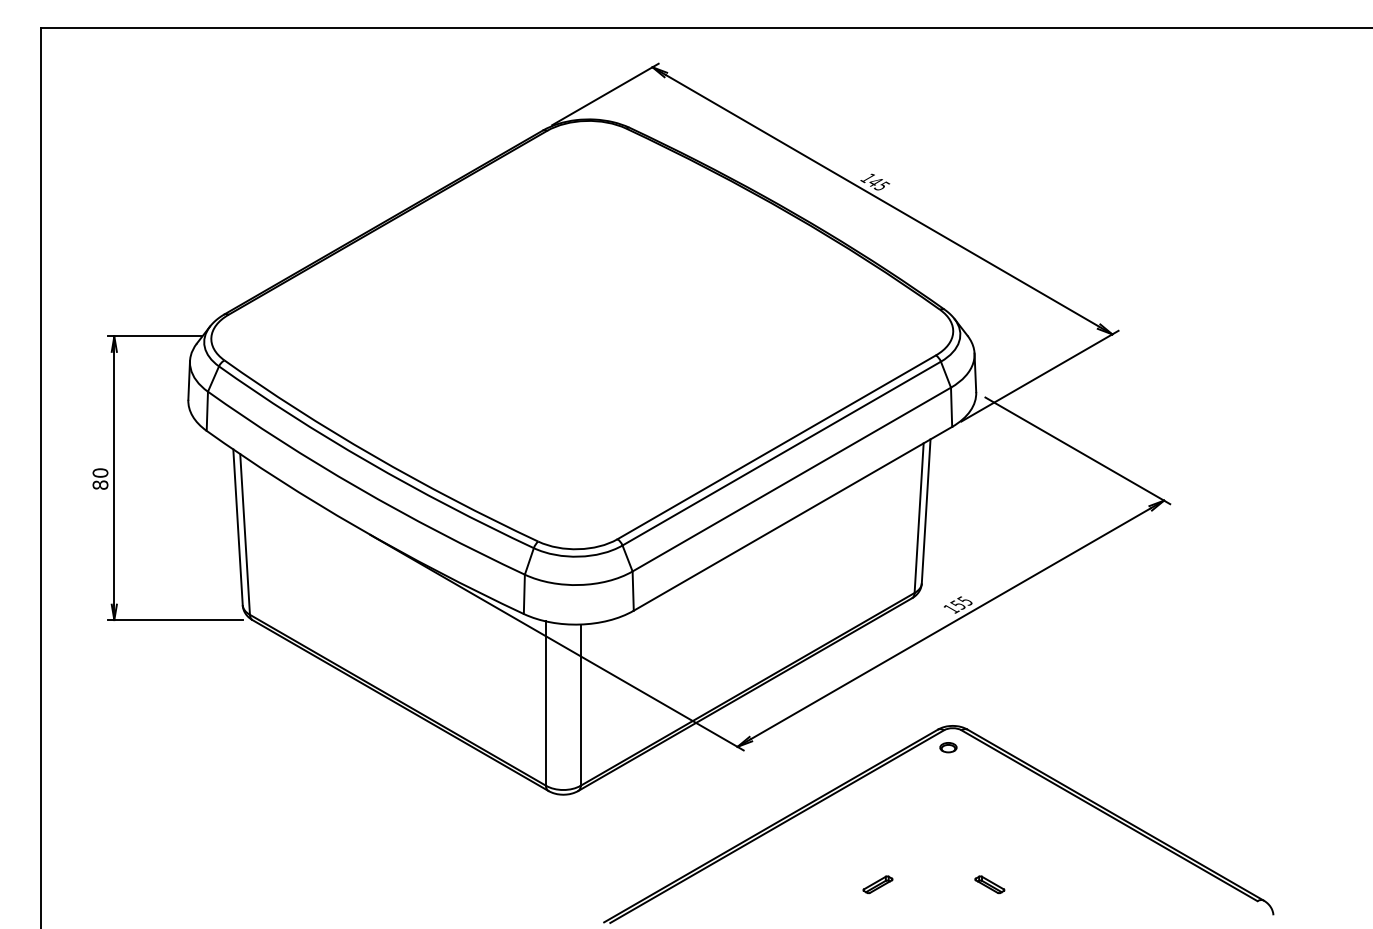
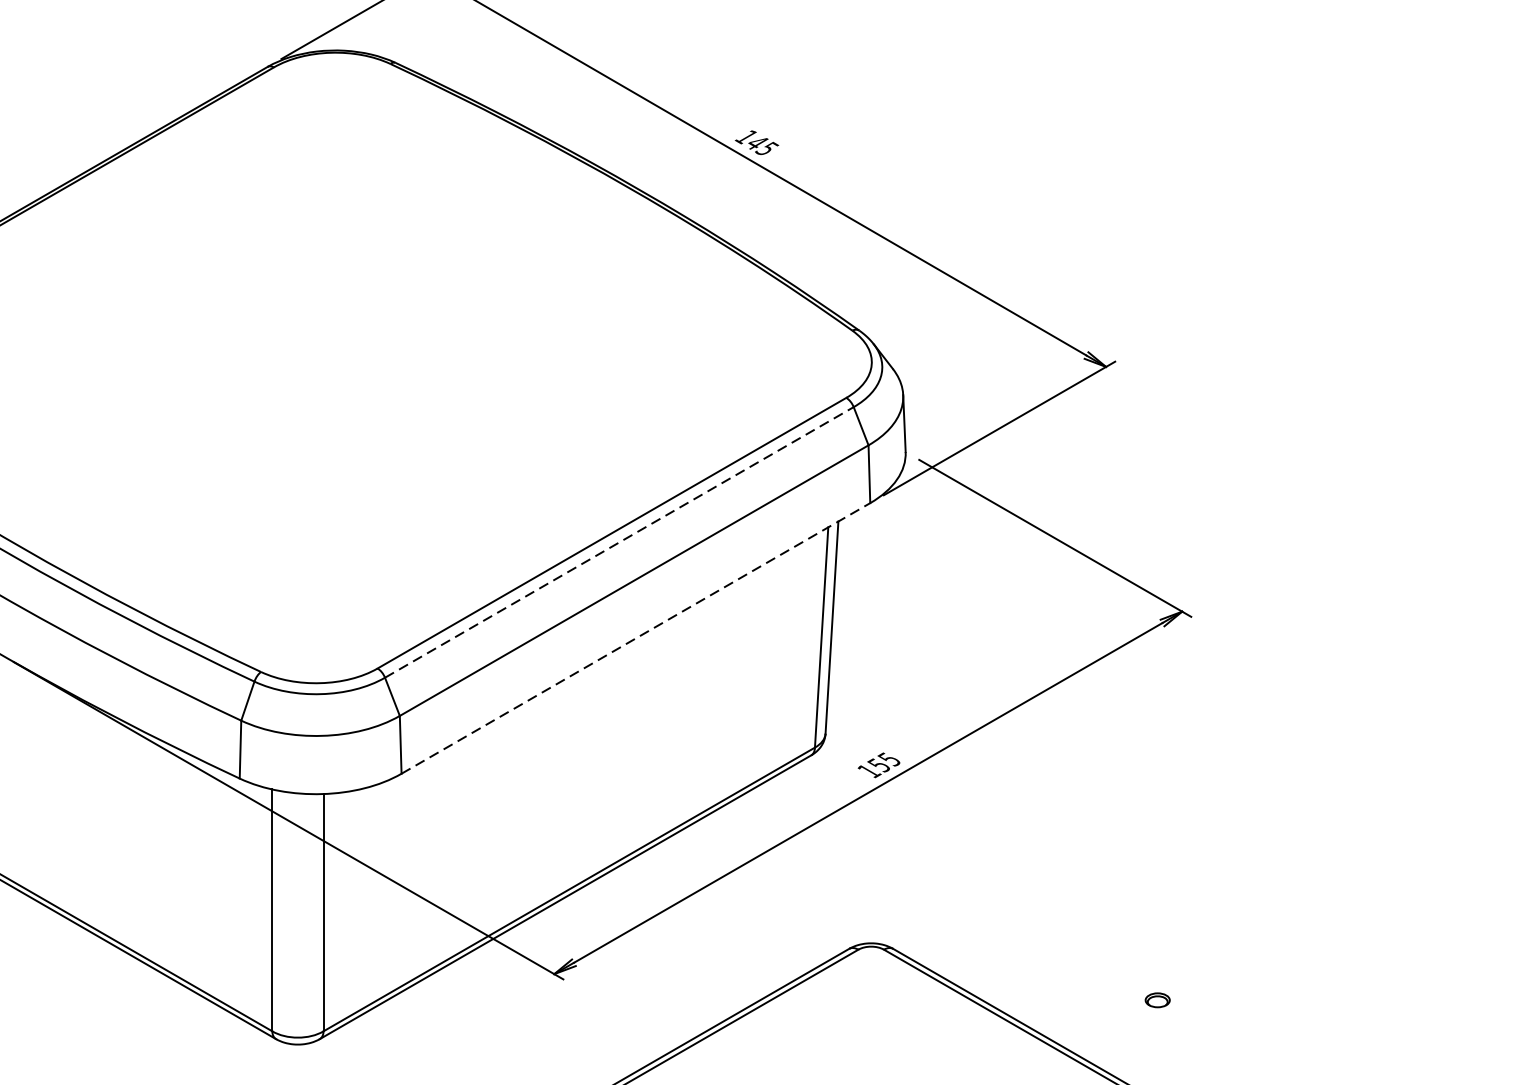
line: (781, 453) -> (619, 542), solid -> dashed
line: (792, 518) -> (635, 637), solid -> dashed
part: (948, 747) -> (1157, 1000), moved

